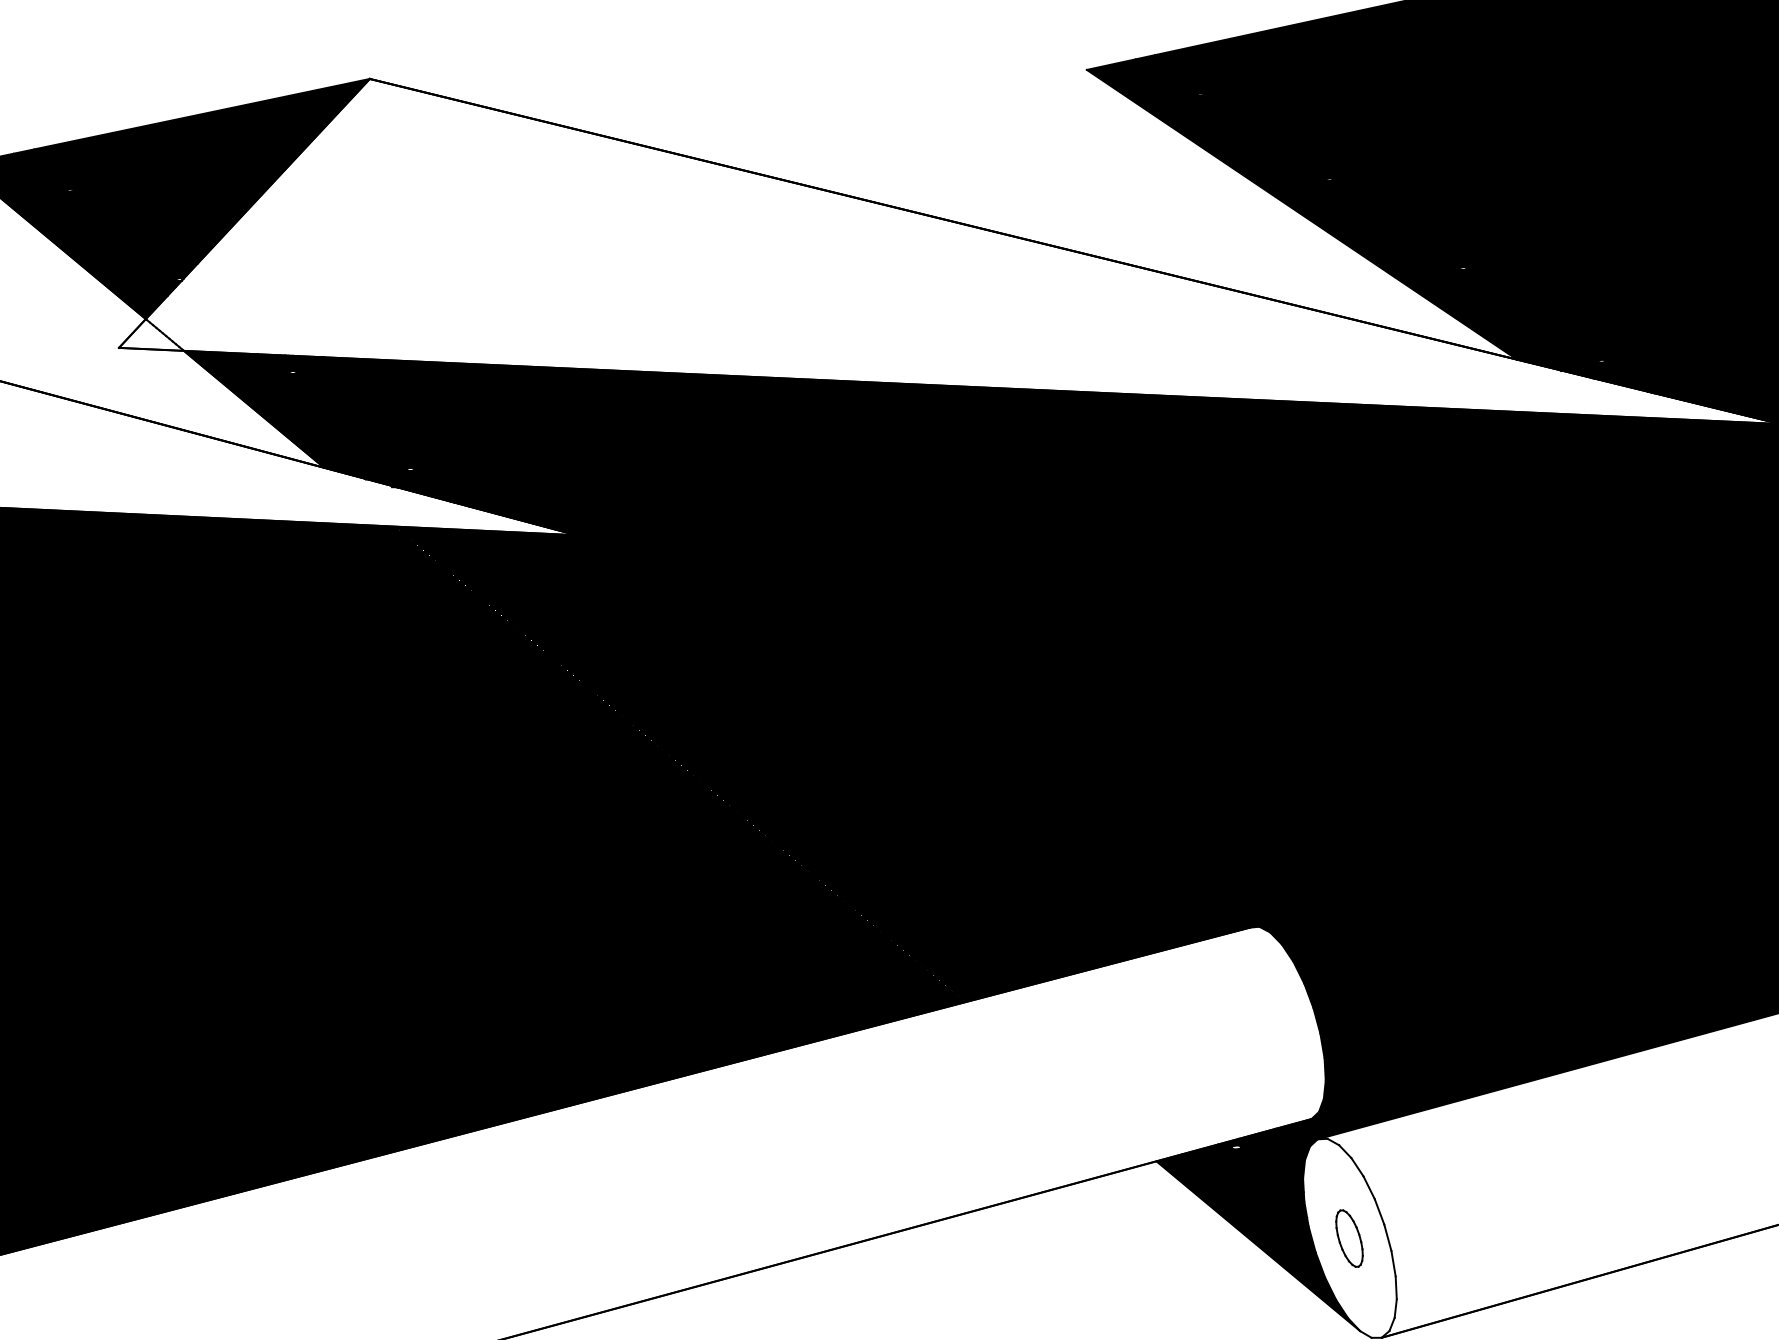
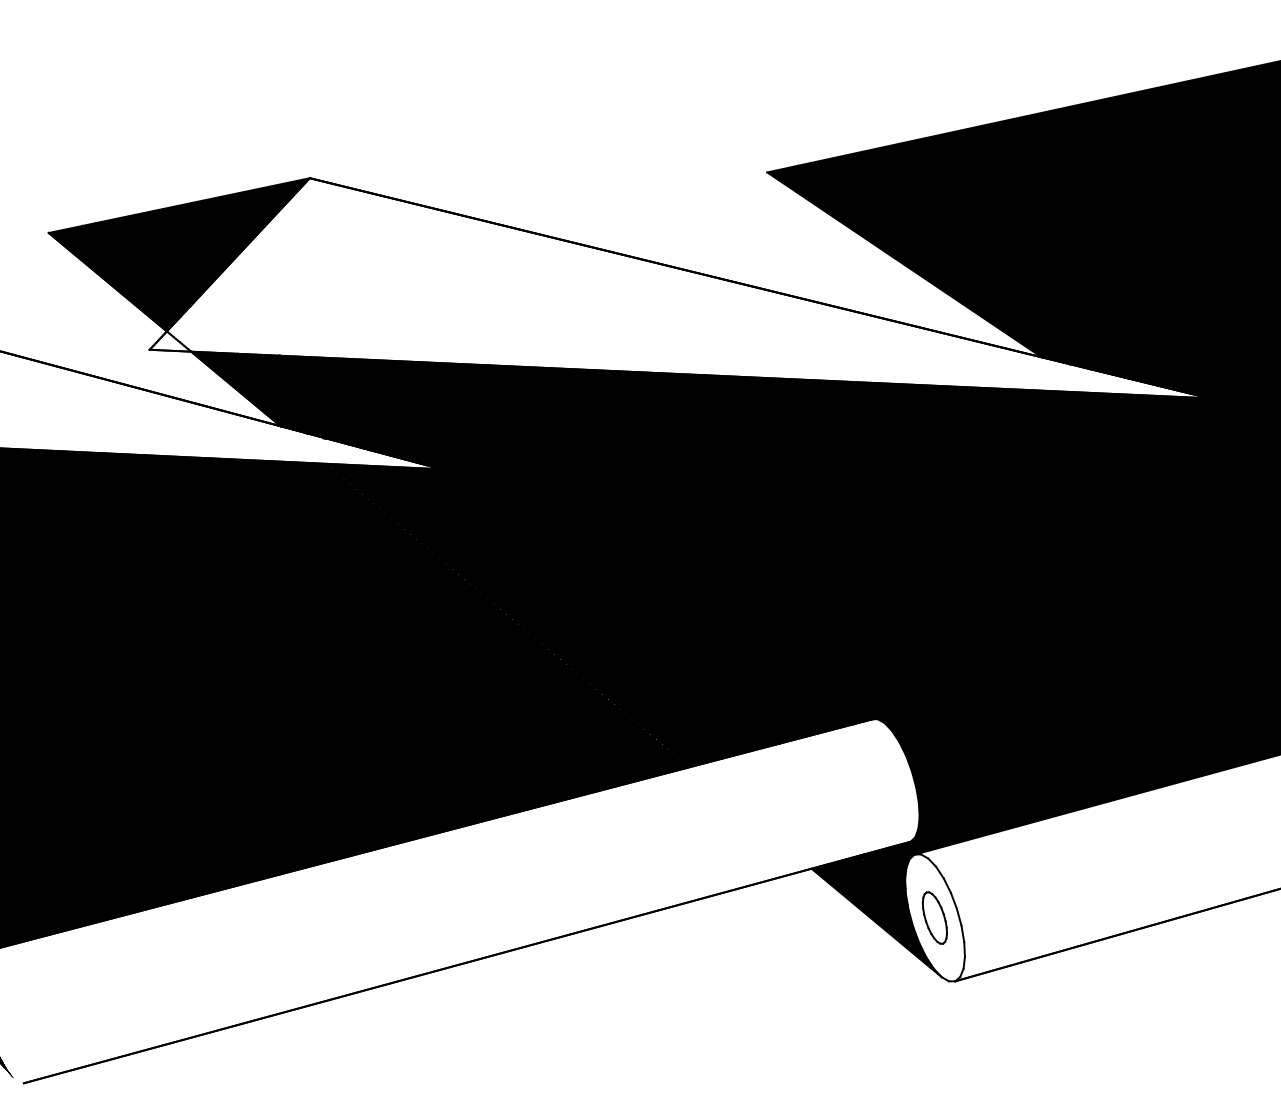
part: (1349, 1237) -> (934, 917), size x1.43

